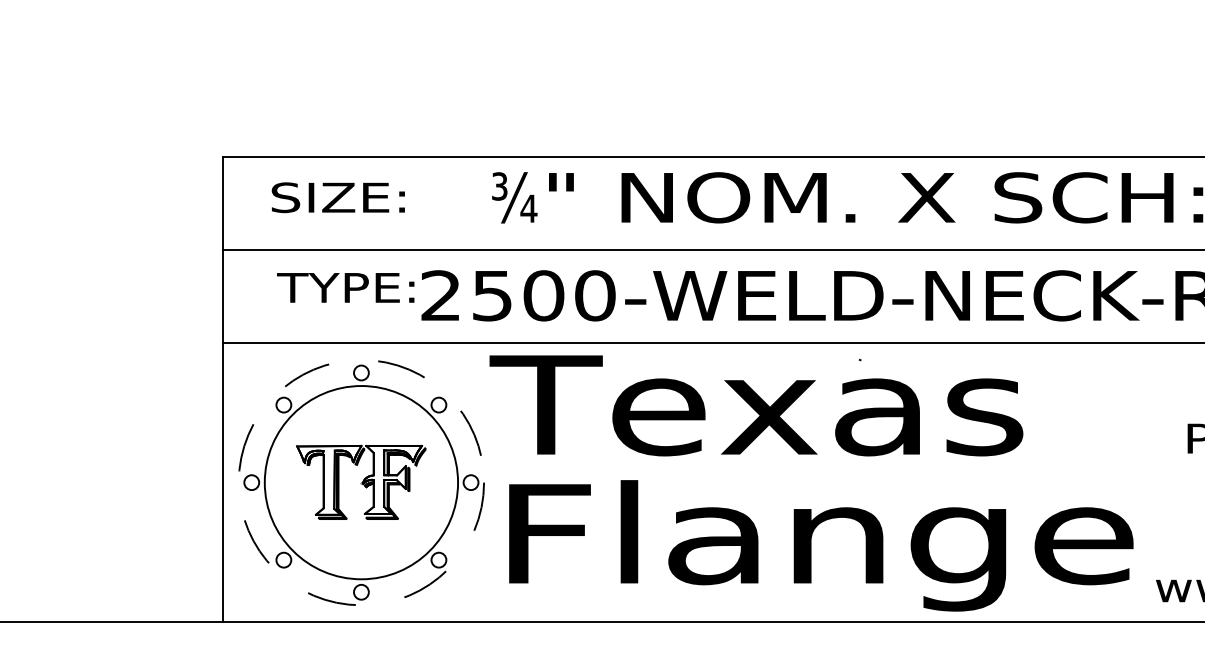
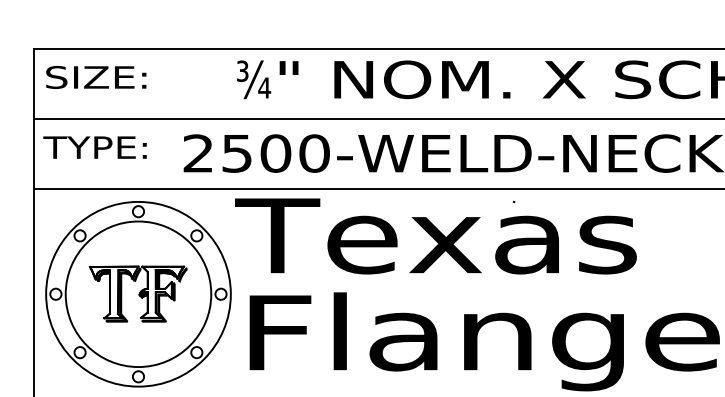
text: (337, 197) -> (95, 77), moved
text: (345, 287) -> (94, 147), moved
circle: (361, 482) -> (138, 294), dashed -> solid

